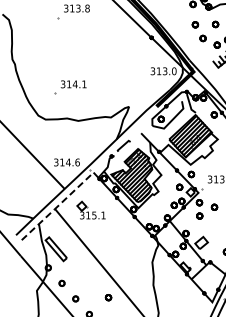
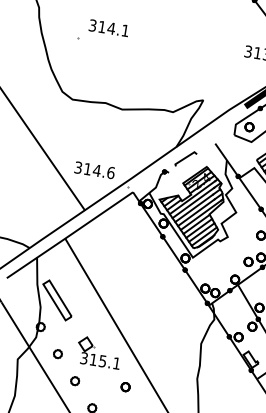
part: (70, 87) -> (103, 32), moved
line: (57, 206) -> (69, 235), dashed -> solid
part: (90, 209) -> (98, 351), moved

